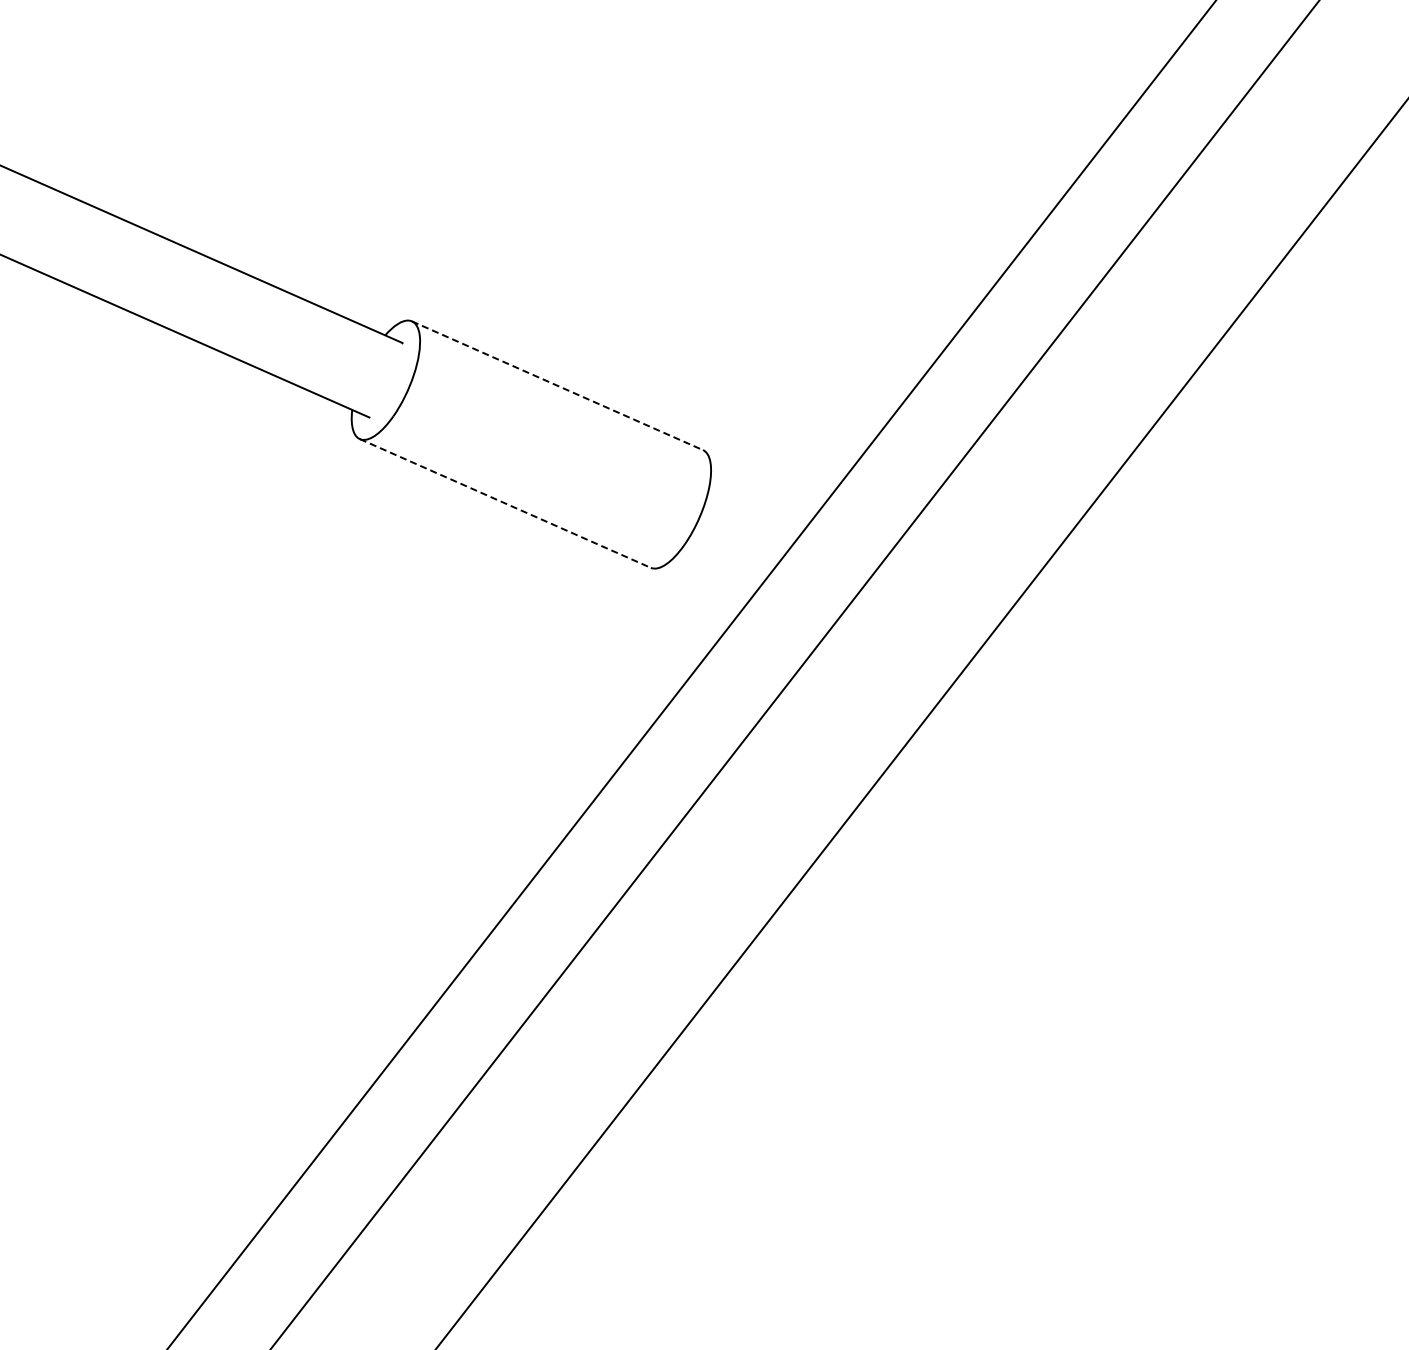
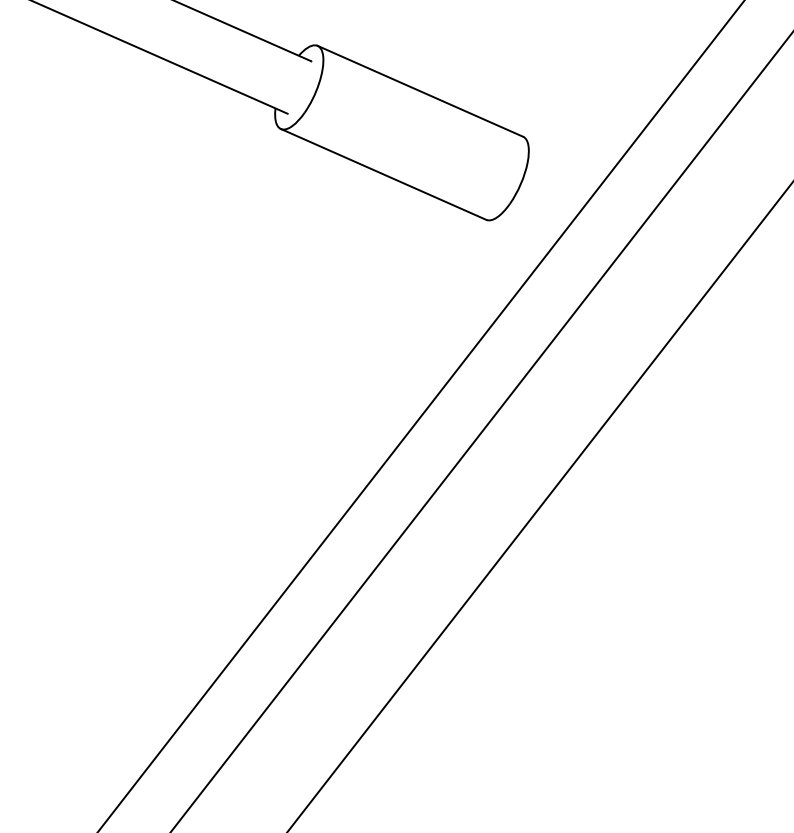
line: (557, 385) -> (420, 91), dashed -> solid
line: (505, 503) -> (383, 174), dashed -> solid

